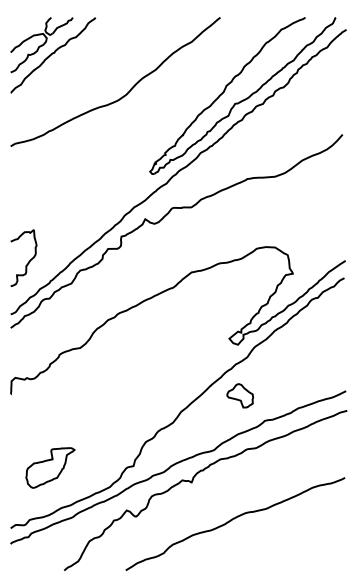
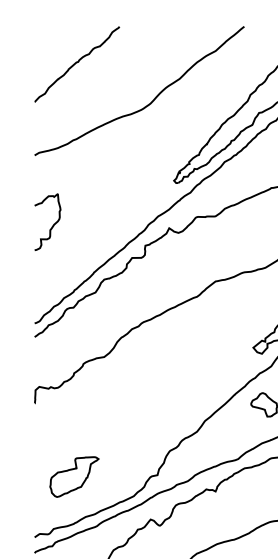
part: (41, 45) -> (65, 54), removed
curve: (28, 261) -> (52, 225), moved

